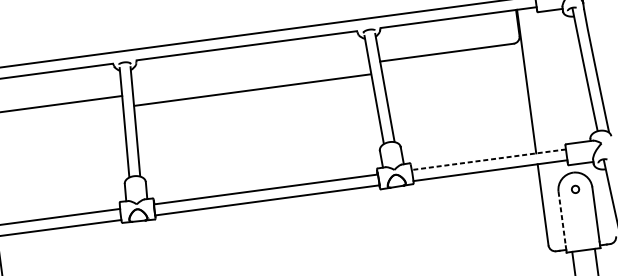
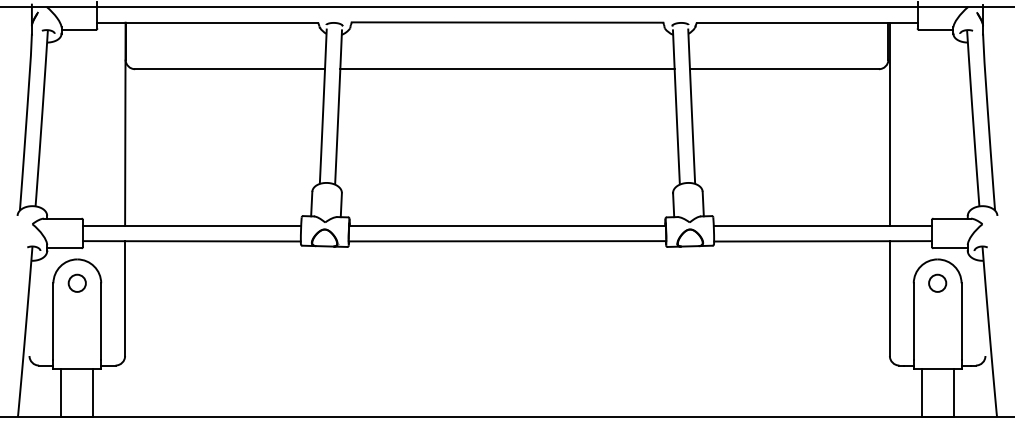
line: (252, 90) -> (507, 69), moved
line: (488, 159) -> (822, 225), dashed -> solid
circle: (575, 188) -> (937, 282), size x1.67
line: (562, 219) -> (913, 322), dashed -> solid

